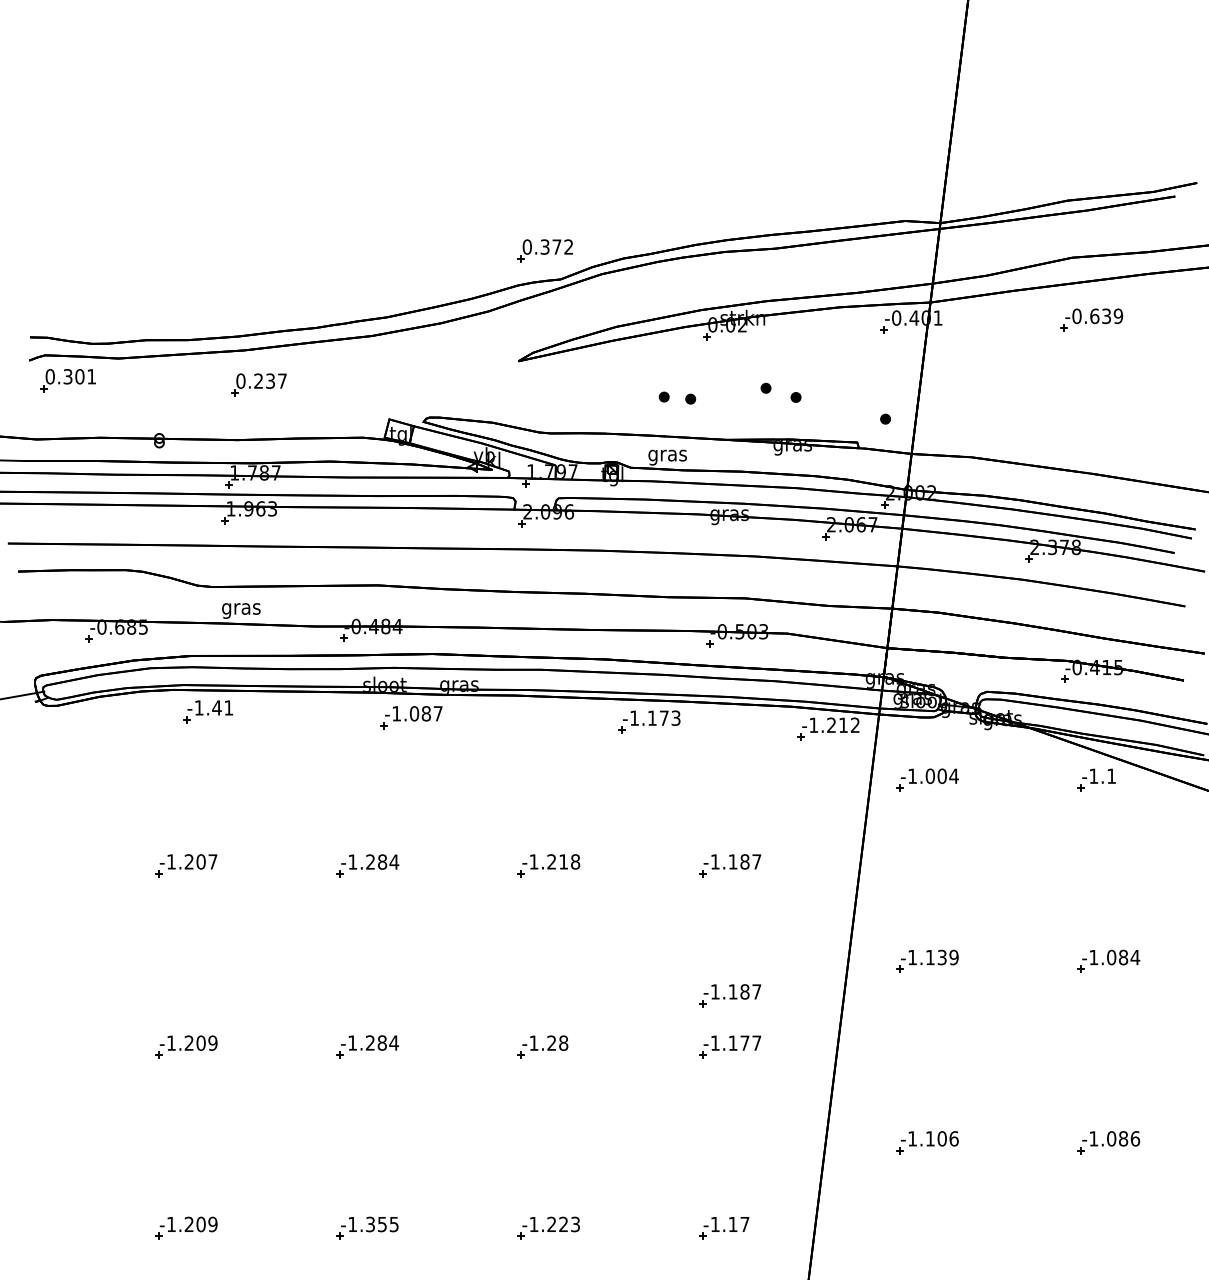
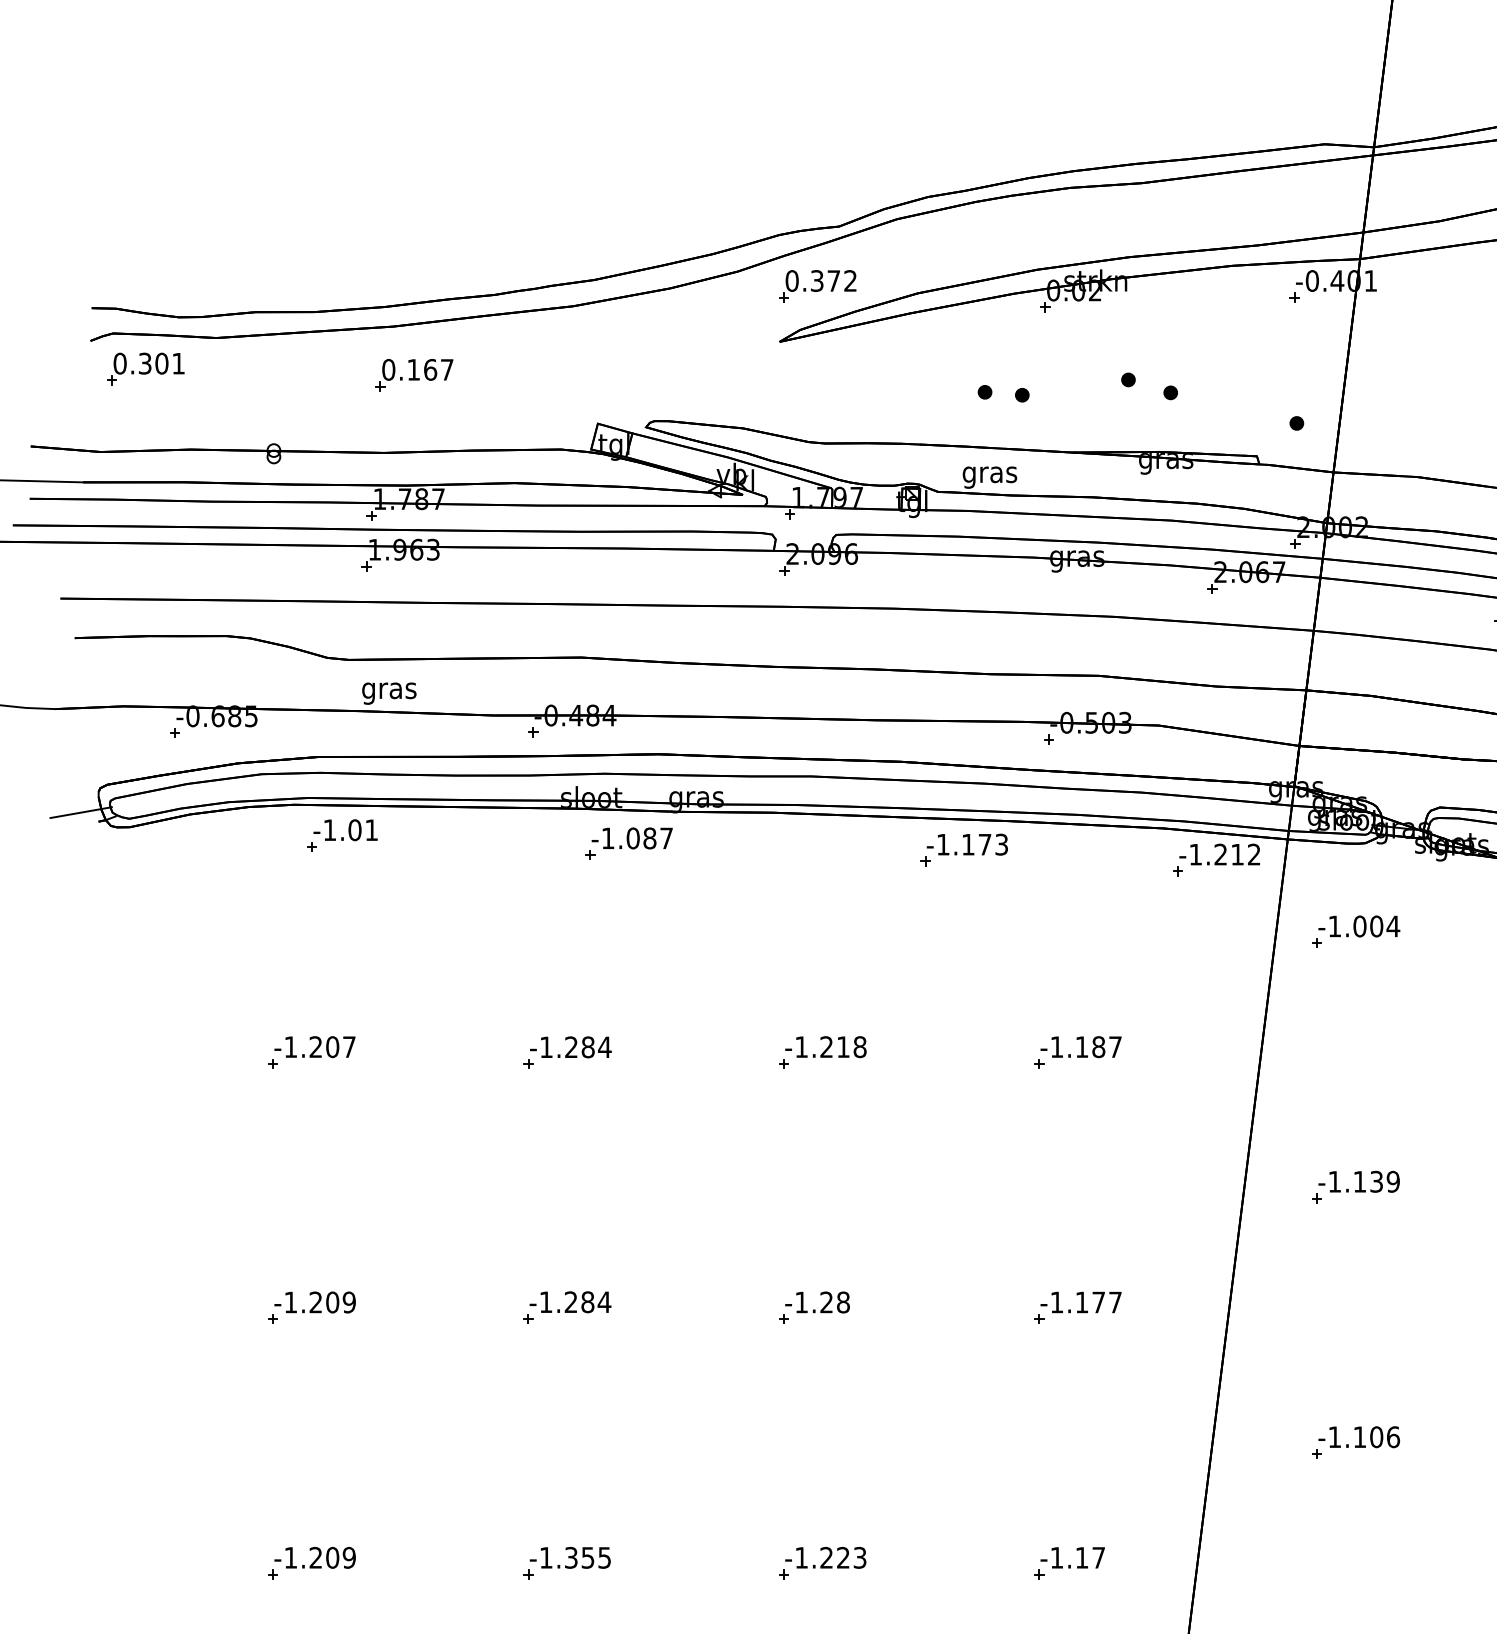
part: (544, 250) -> (816, 285), moved
text: (264, 380) -> (421, 368), 0.237 -> 0.167
text: (216, 707) -> (354, 829), -1.41 -> -1.01
part: (730, 995) -> (1078, 1235), removed

